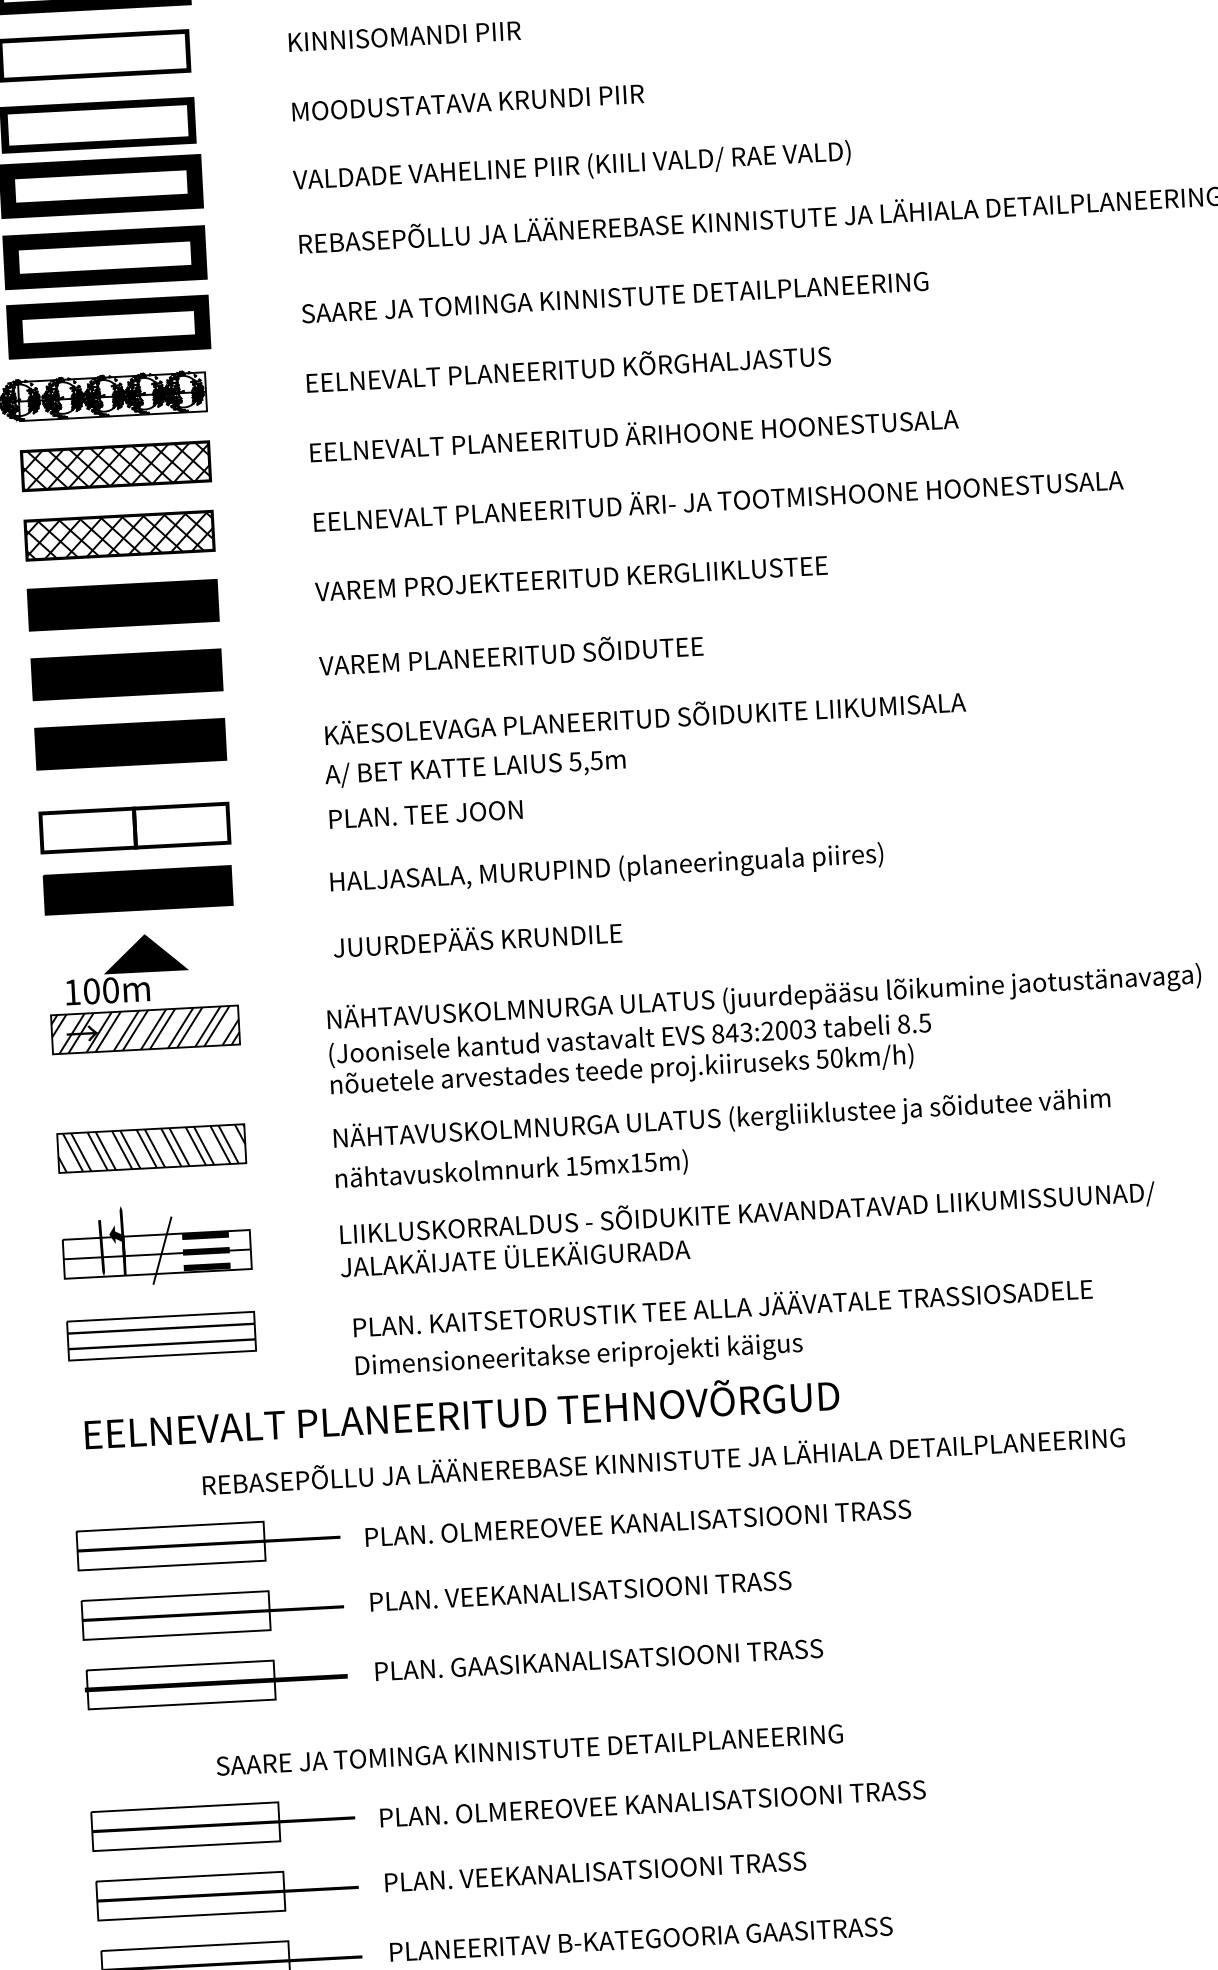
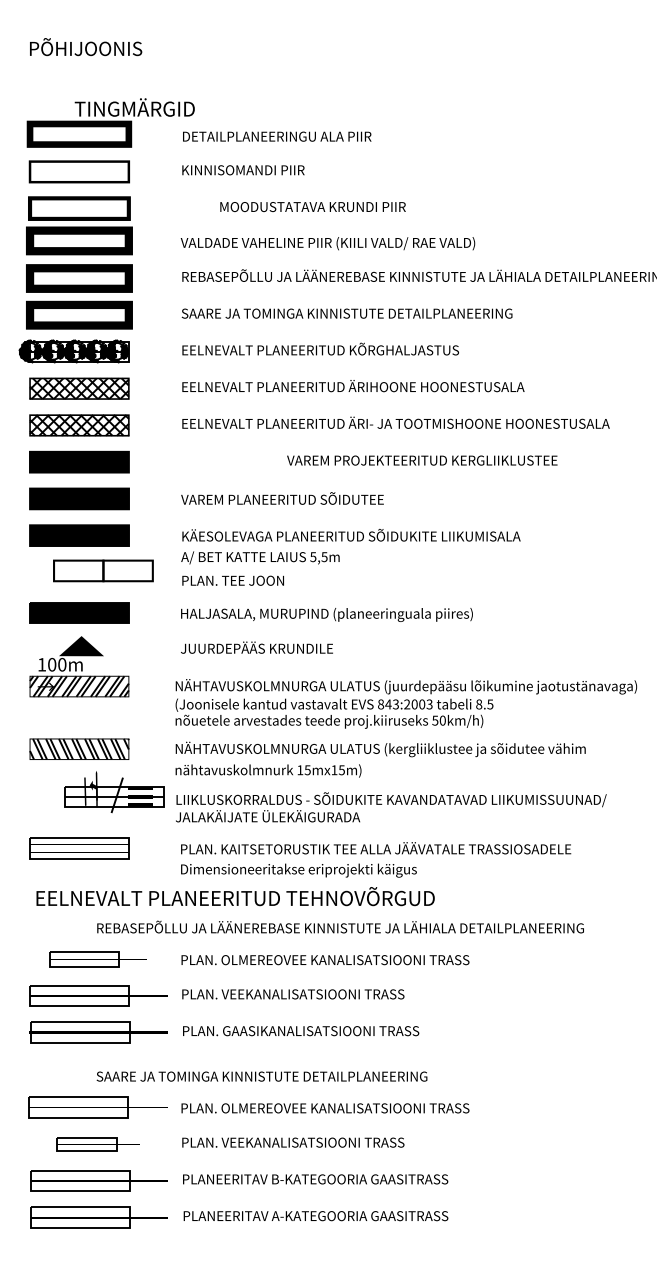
text: (467, 103) -> (312, 207), moved
text: (571, 578) -> (422, 460), moved
part: (135, 827) -> (103, 570), moved
part: (156, 1245) -> (114, 792), moved
part: (206, 1544) -> (97, 959), size x0.7
part: (227, 1894) -> (98, 1144), size x0.6

